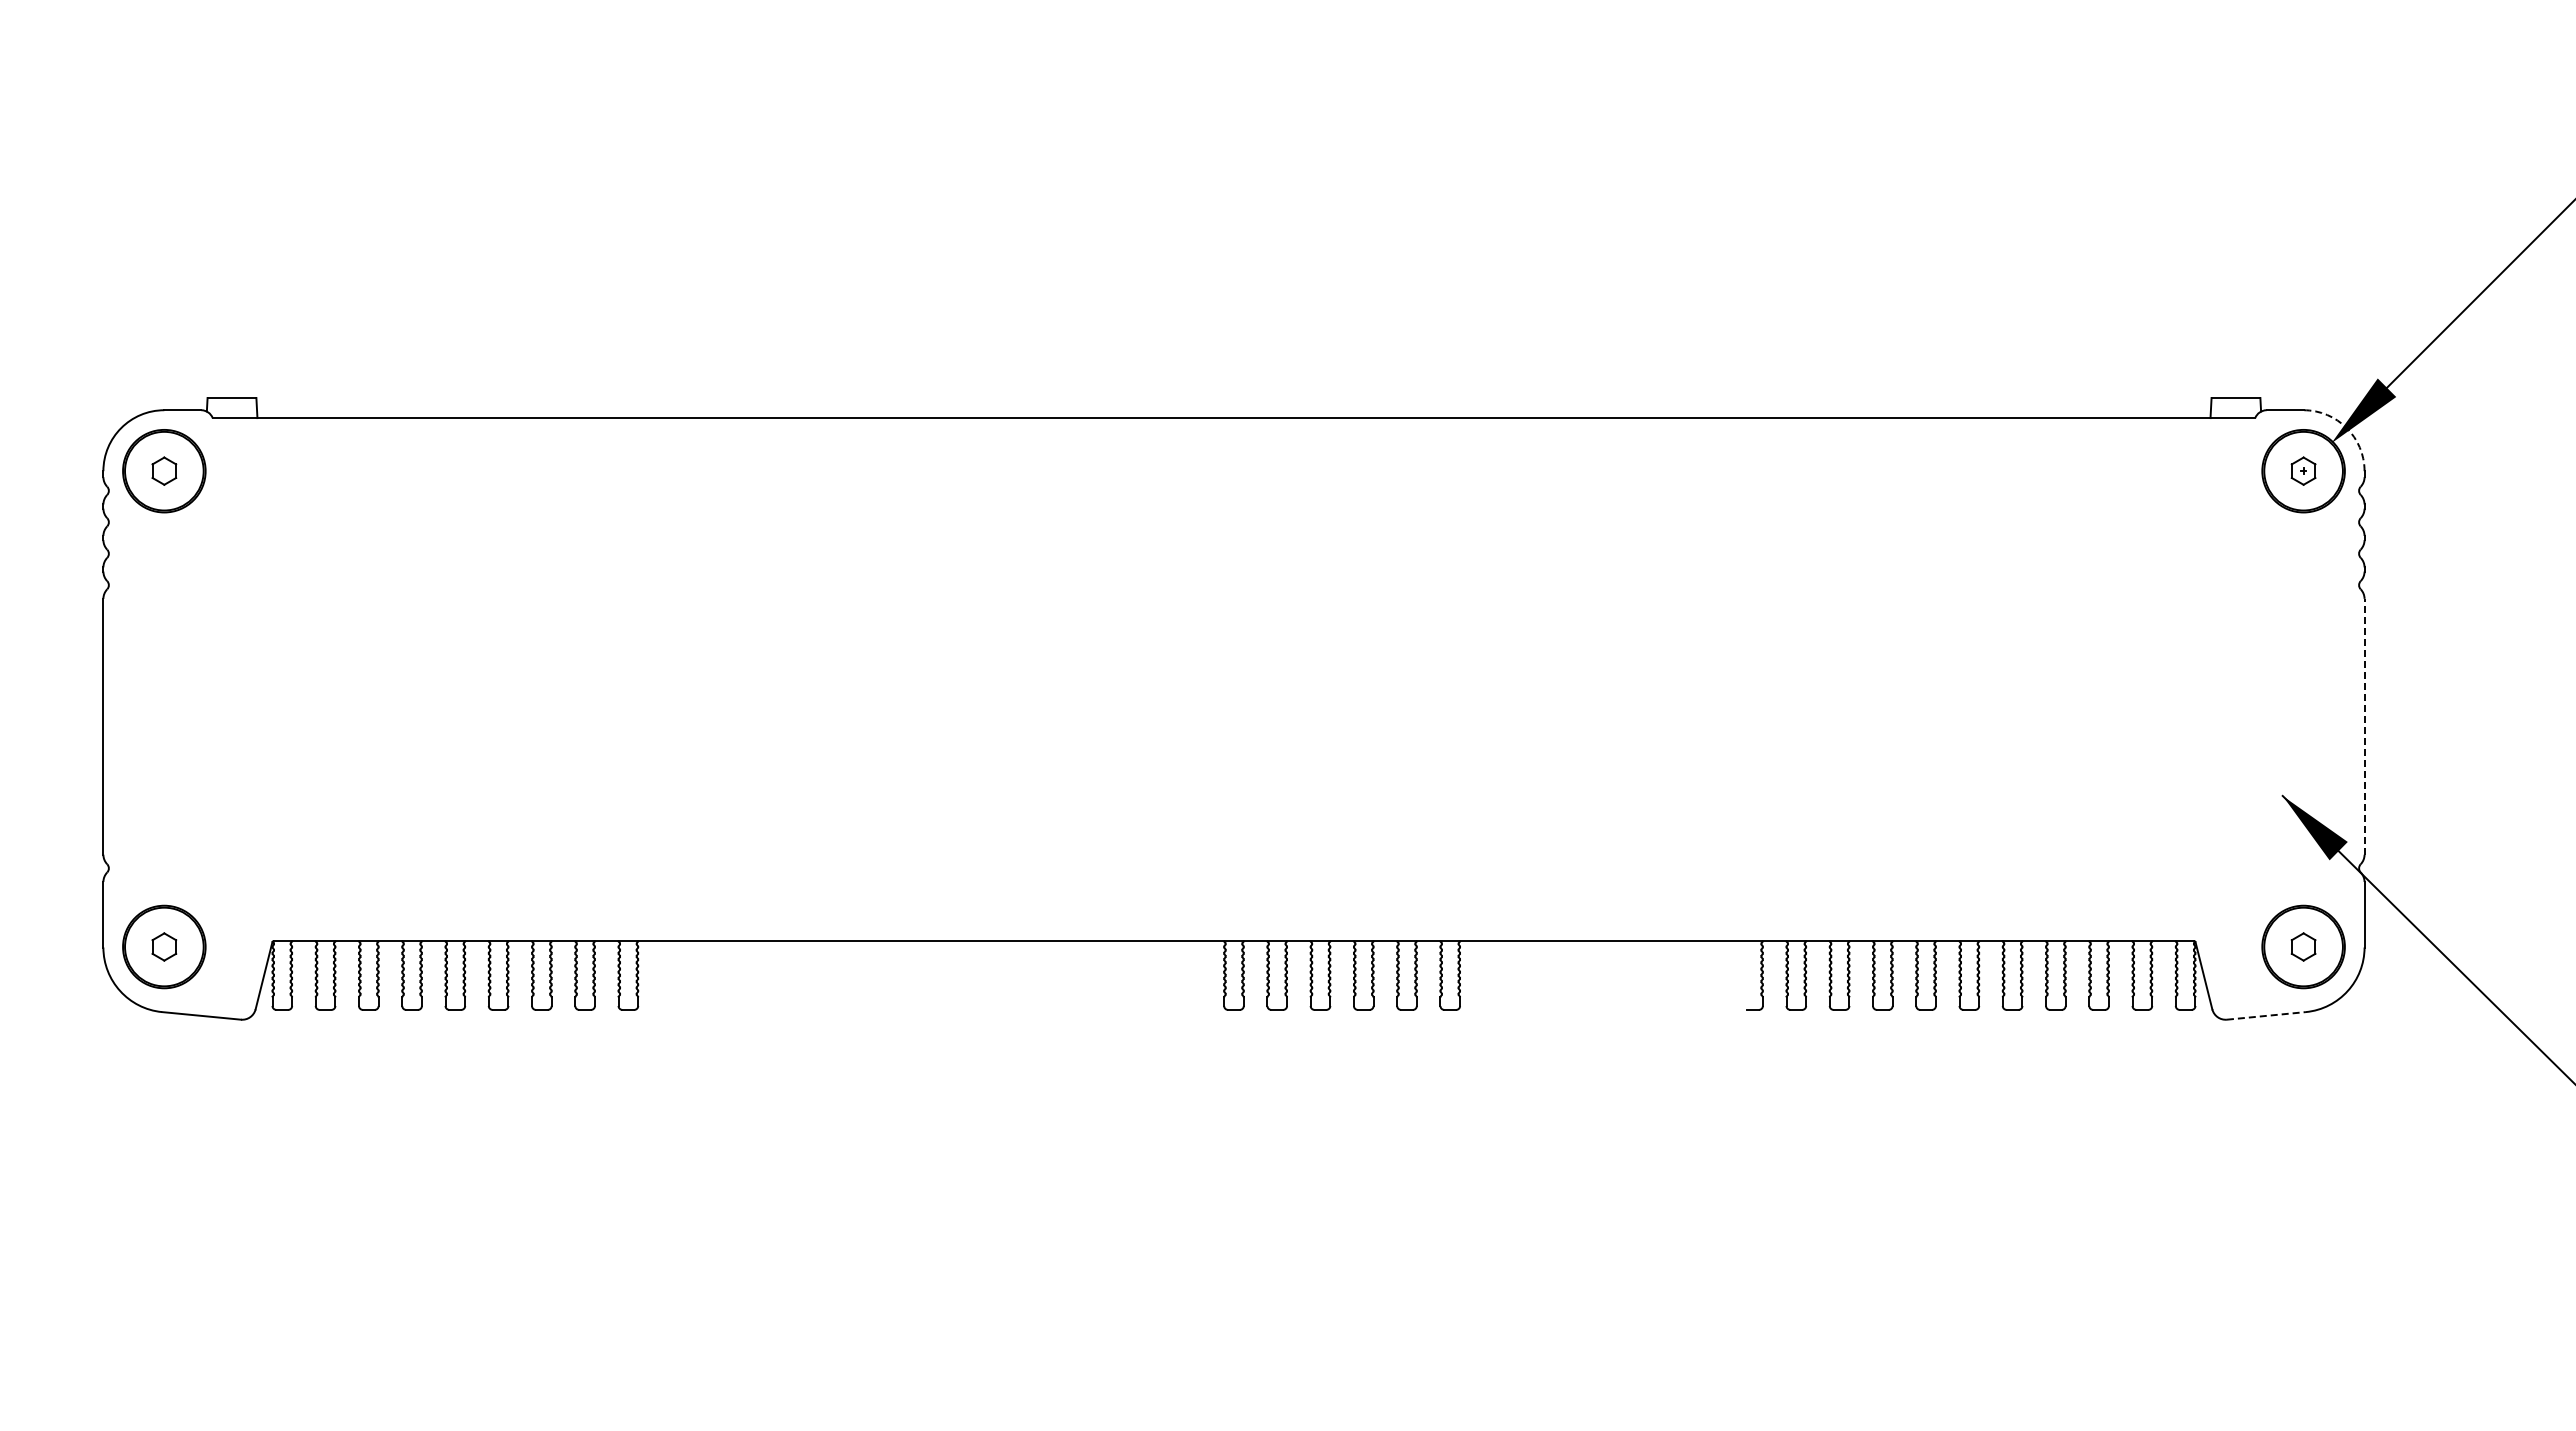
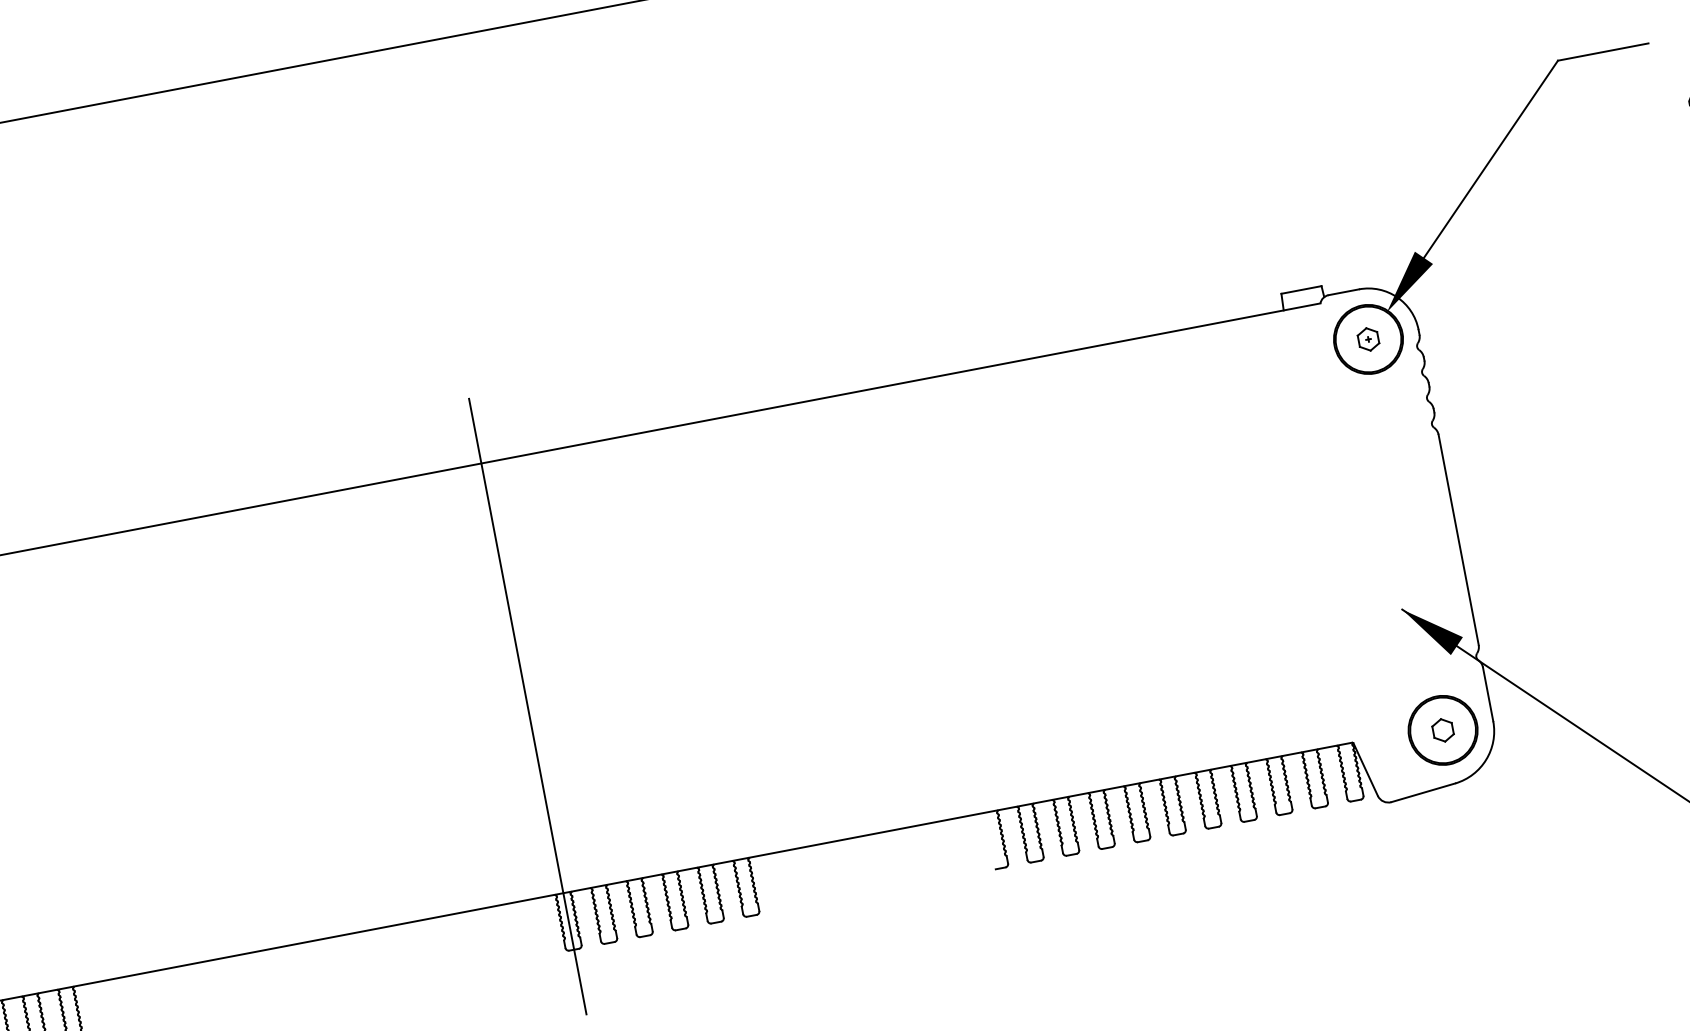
arc: (2346, 428) -> (1397, 297), dashed -> solid
line: (1233, 713) -> (527, 706), added
line: (2364, 726) -> (1458, 539), dashed -> solid
line: (2266, 1015) -> (1423, 792), dashed -> solid

